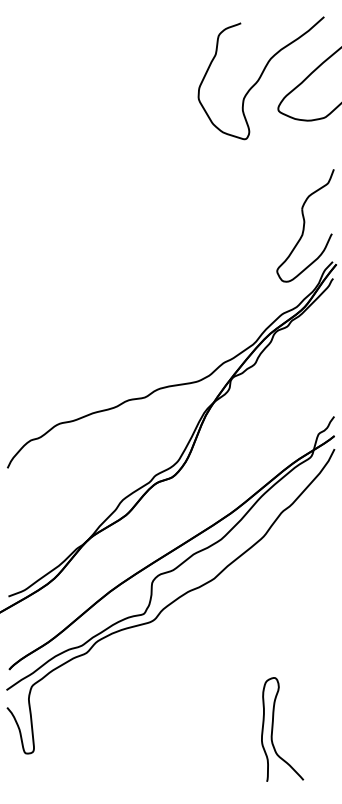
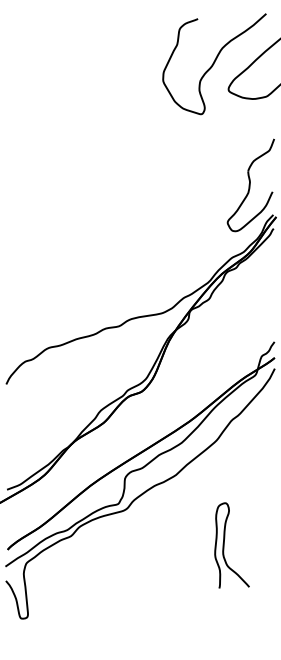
curve: (273, 729) -> (224, 545), moved

